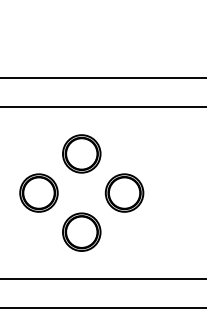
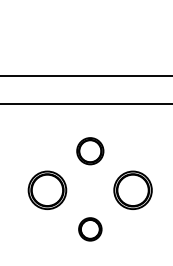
part: (81, 153) -> (89, 150), size x0.7
part: (81, 231) -> (89, 228), size x0.6

